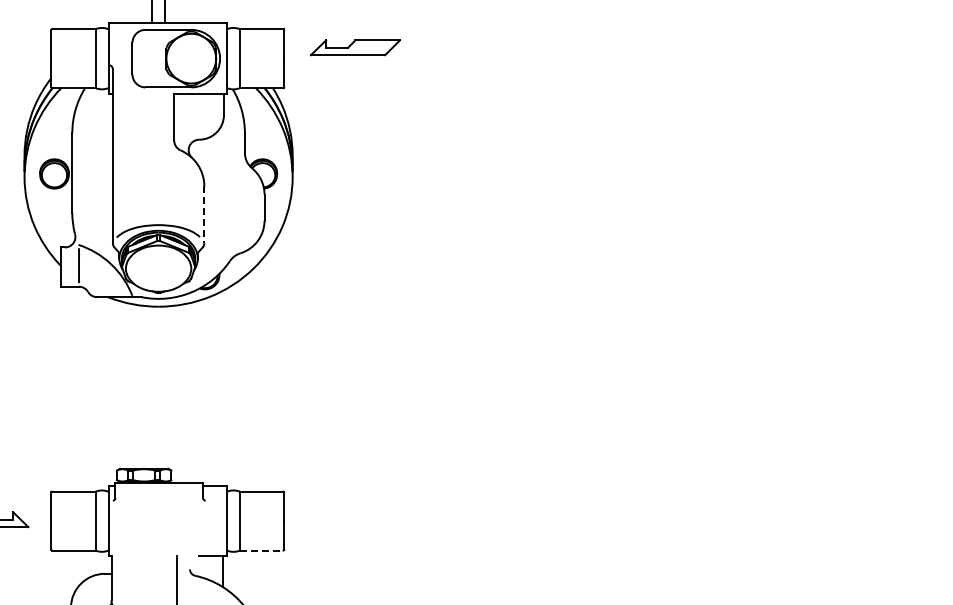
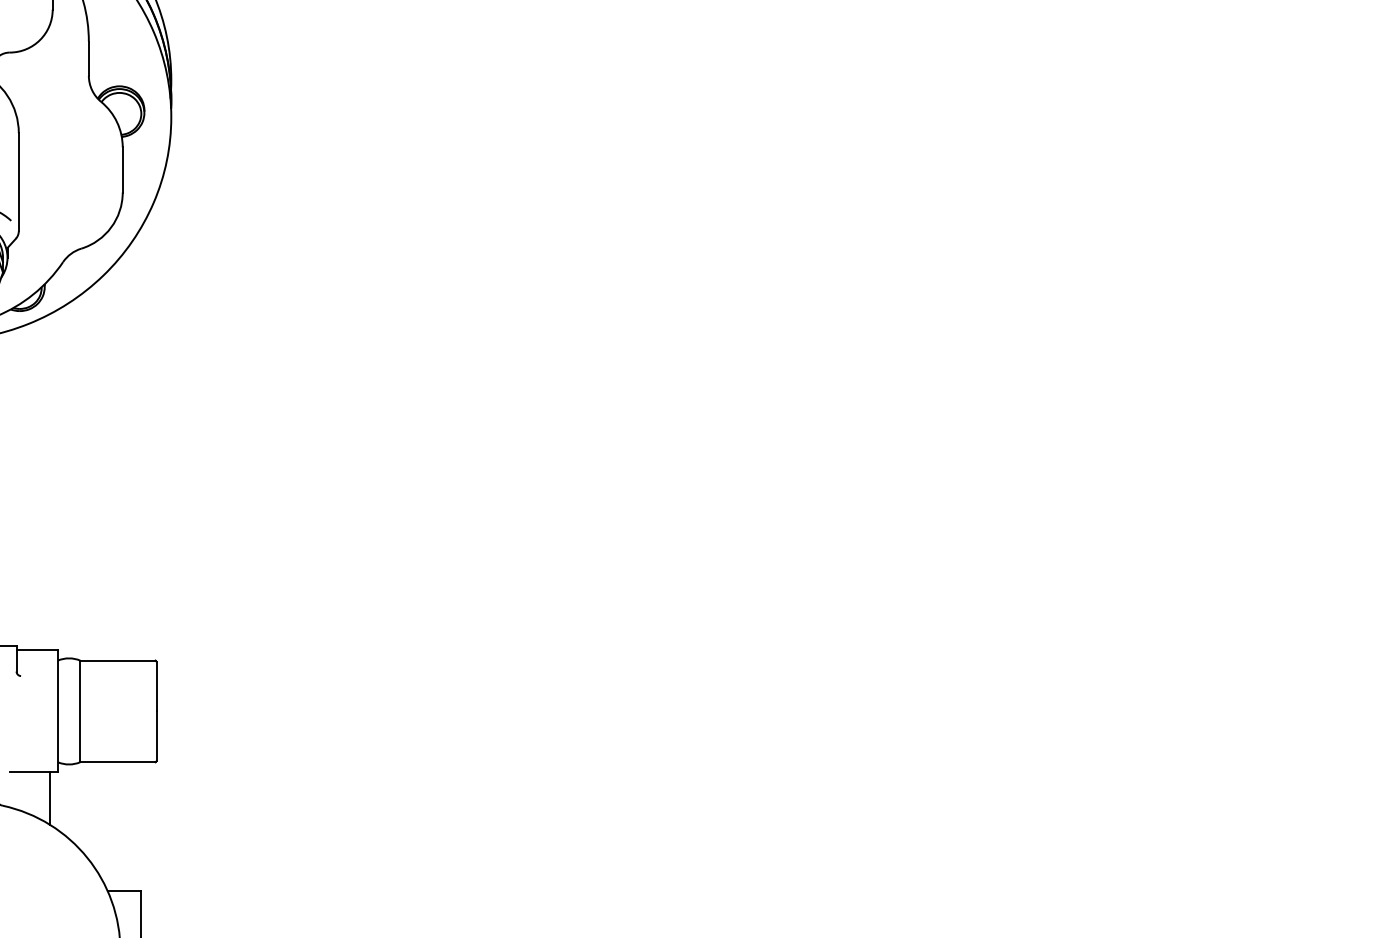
line: (204, 215) -> (19, 183), dashed -> solid
line: (261, 550) -> (117, 762), dashed -> solid

